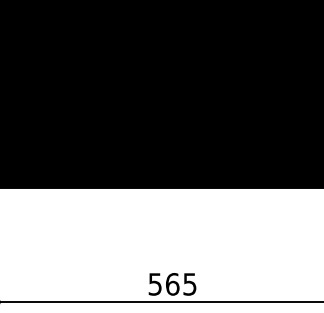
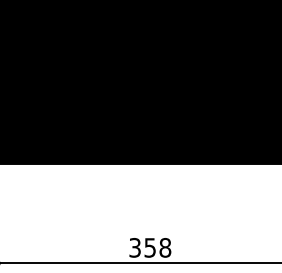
text: (172, 284) -> (150, 247), 565 -> 358

